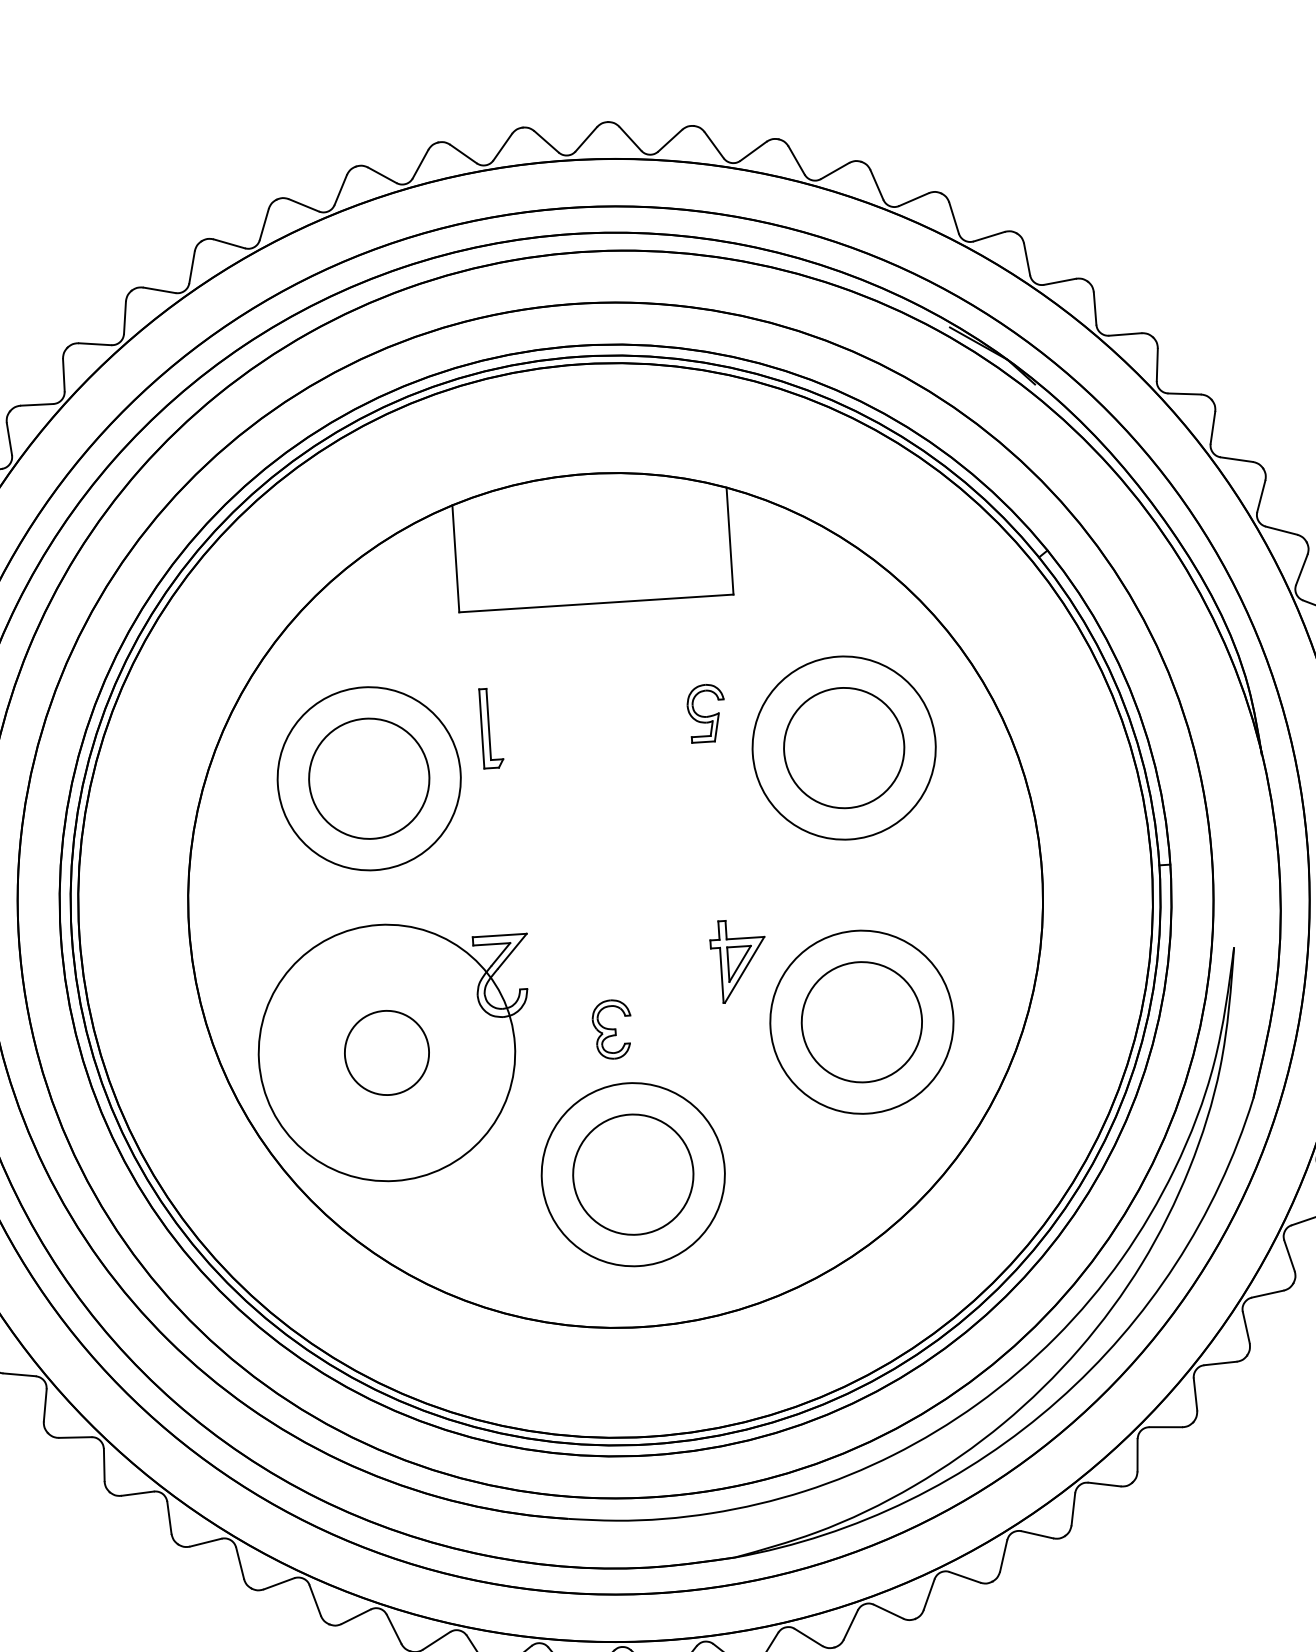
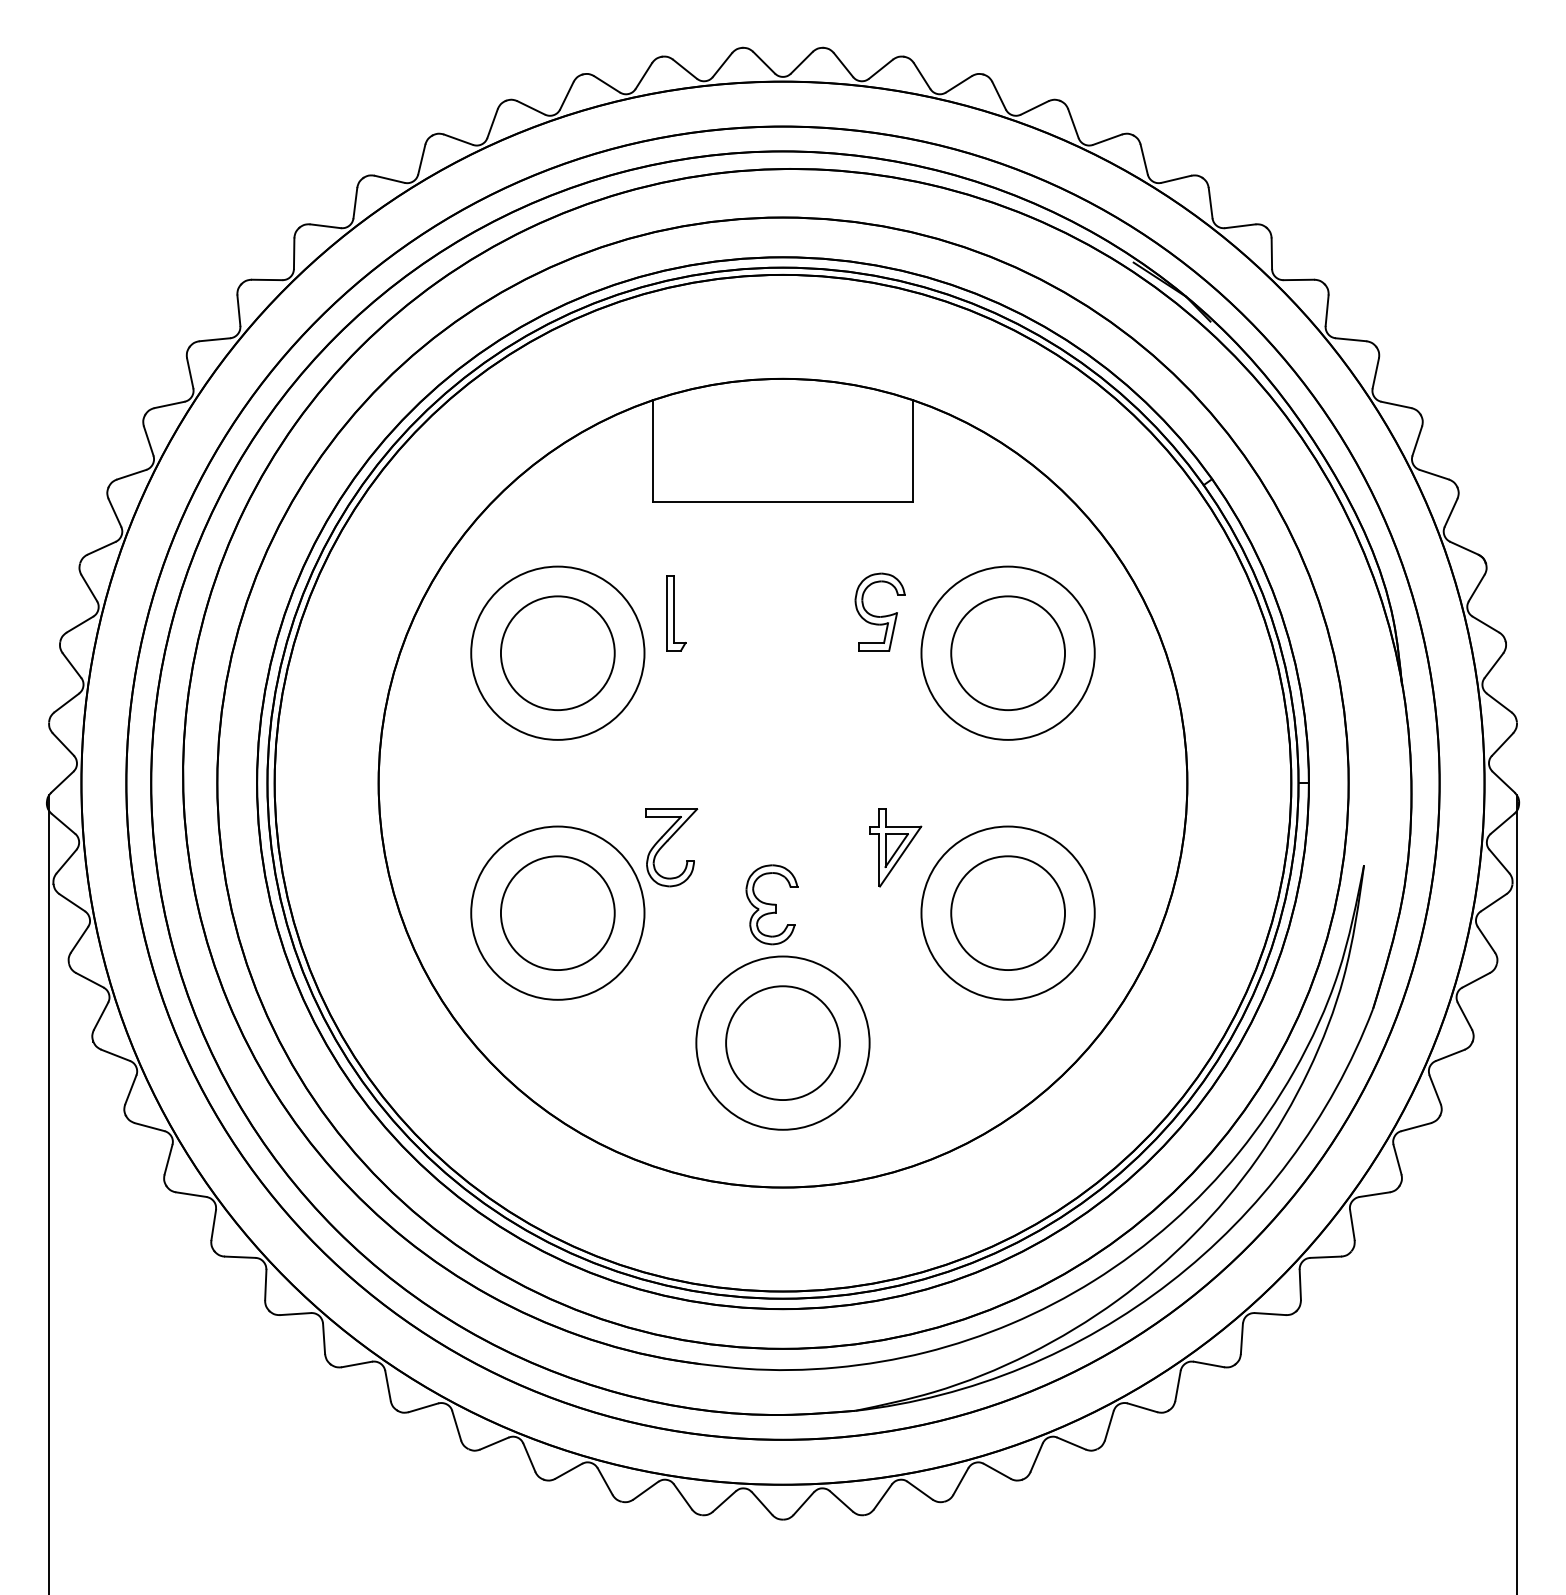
part: (705, 712) -> (879, 611), size x1.43
part: (611, 1029) -> (771, 904), size x1.43
circle: (386, 1052) -> (557, 912), size x0.71
circle: (386, 1053) -> (557, 913), size x1.43

